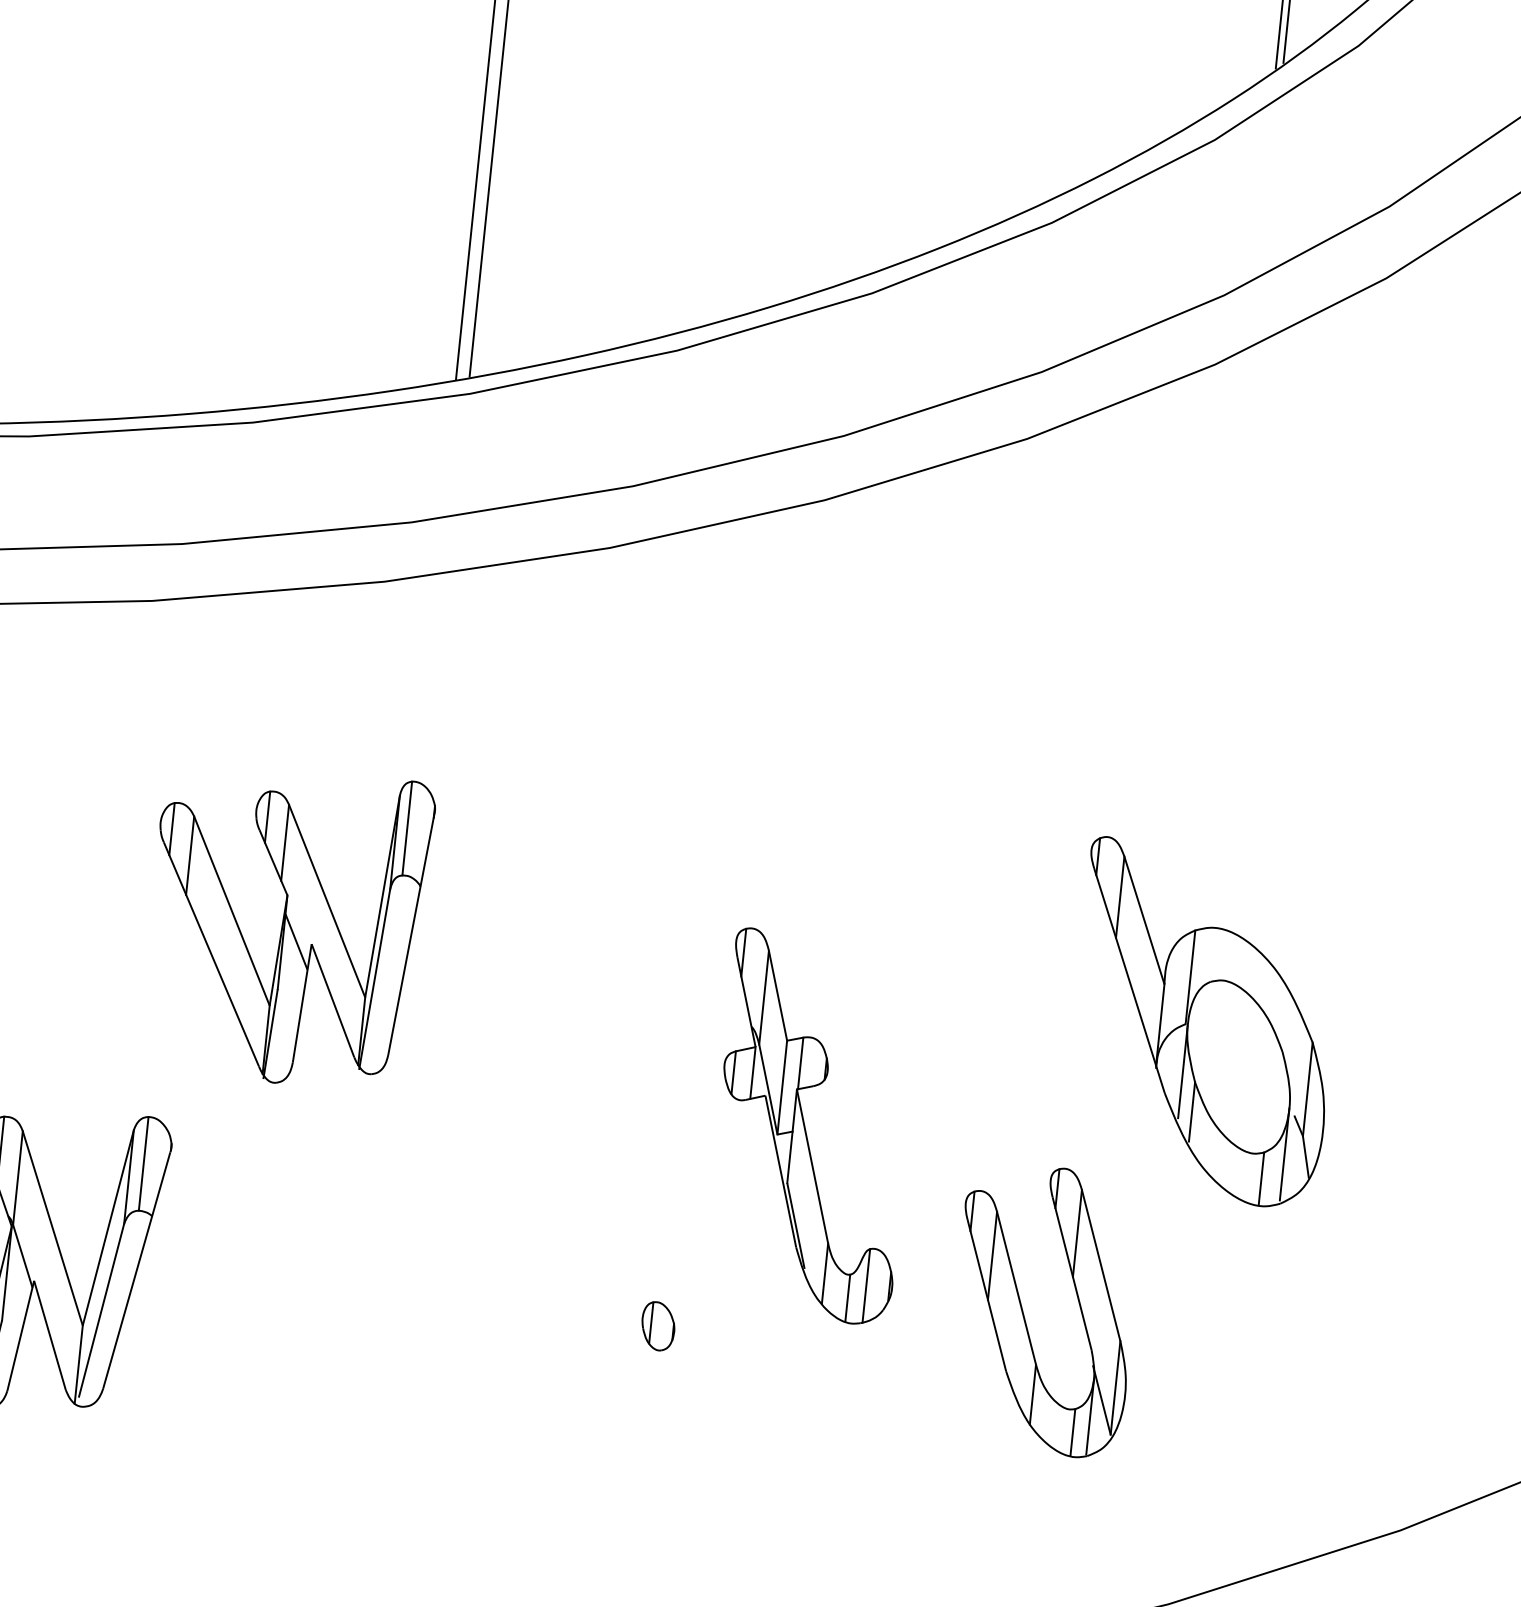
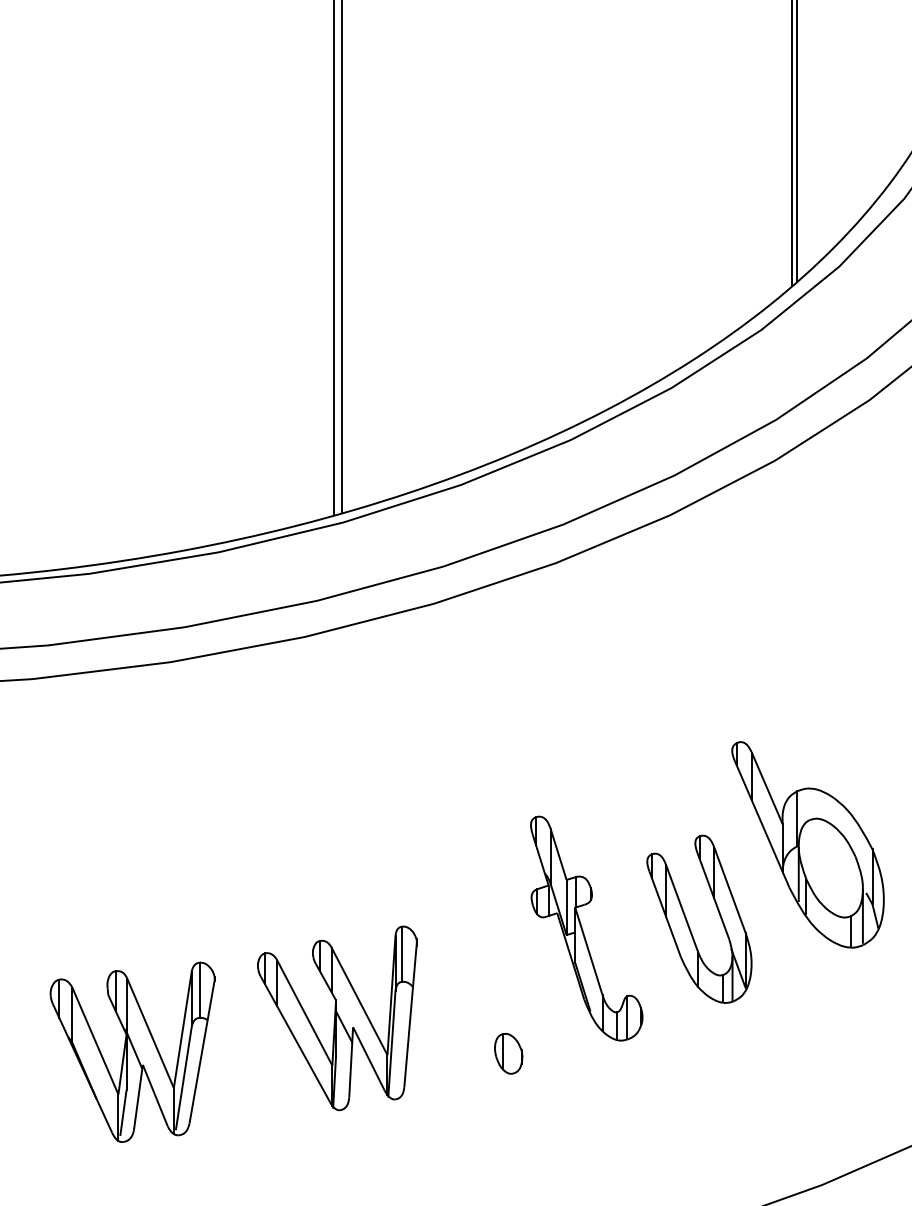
part: (286, 926) -> (337, 1018), moved
part: (1025, 1313) -> (688, 922), moved
part: (657, 1325) -> (508, 1053), size x1.43

